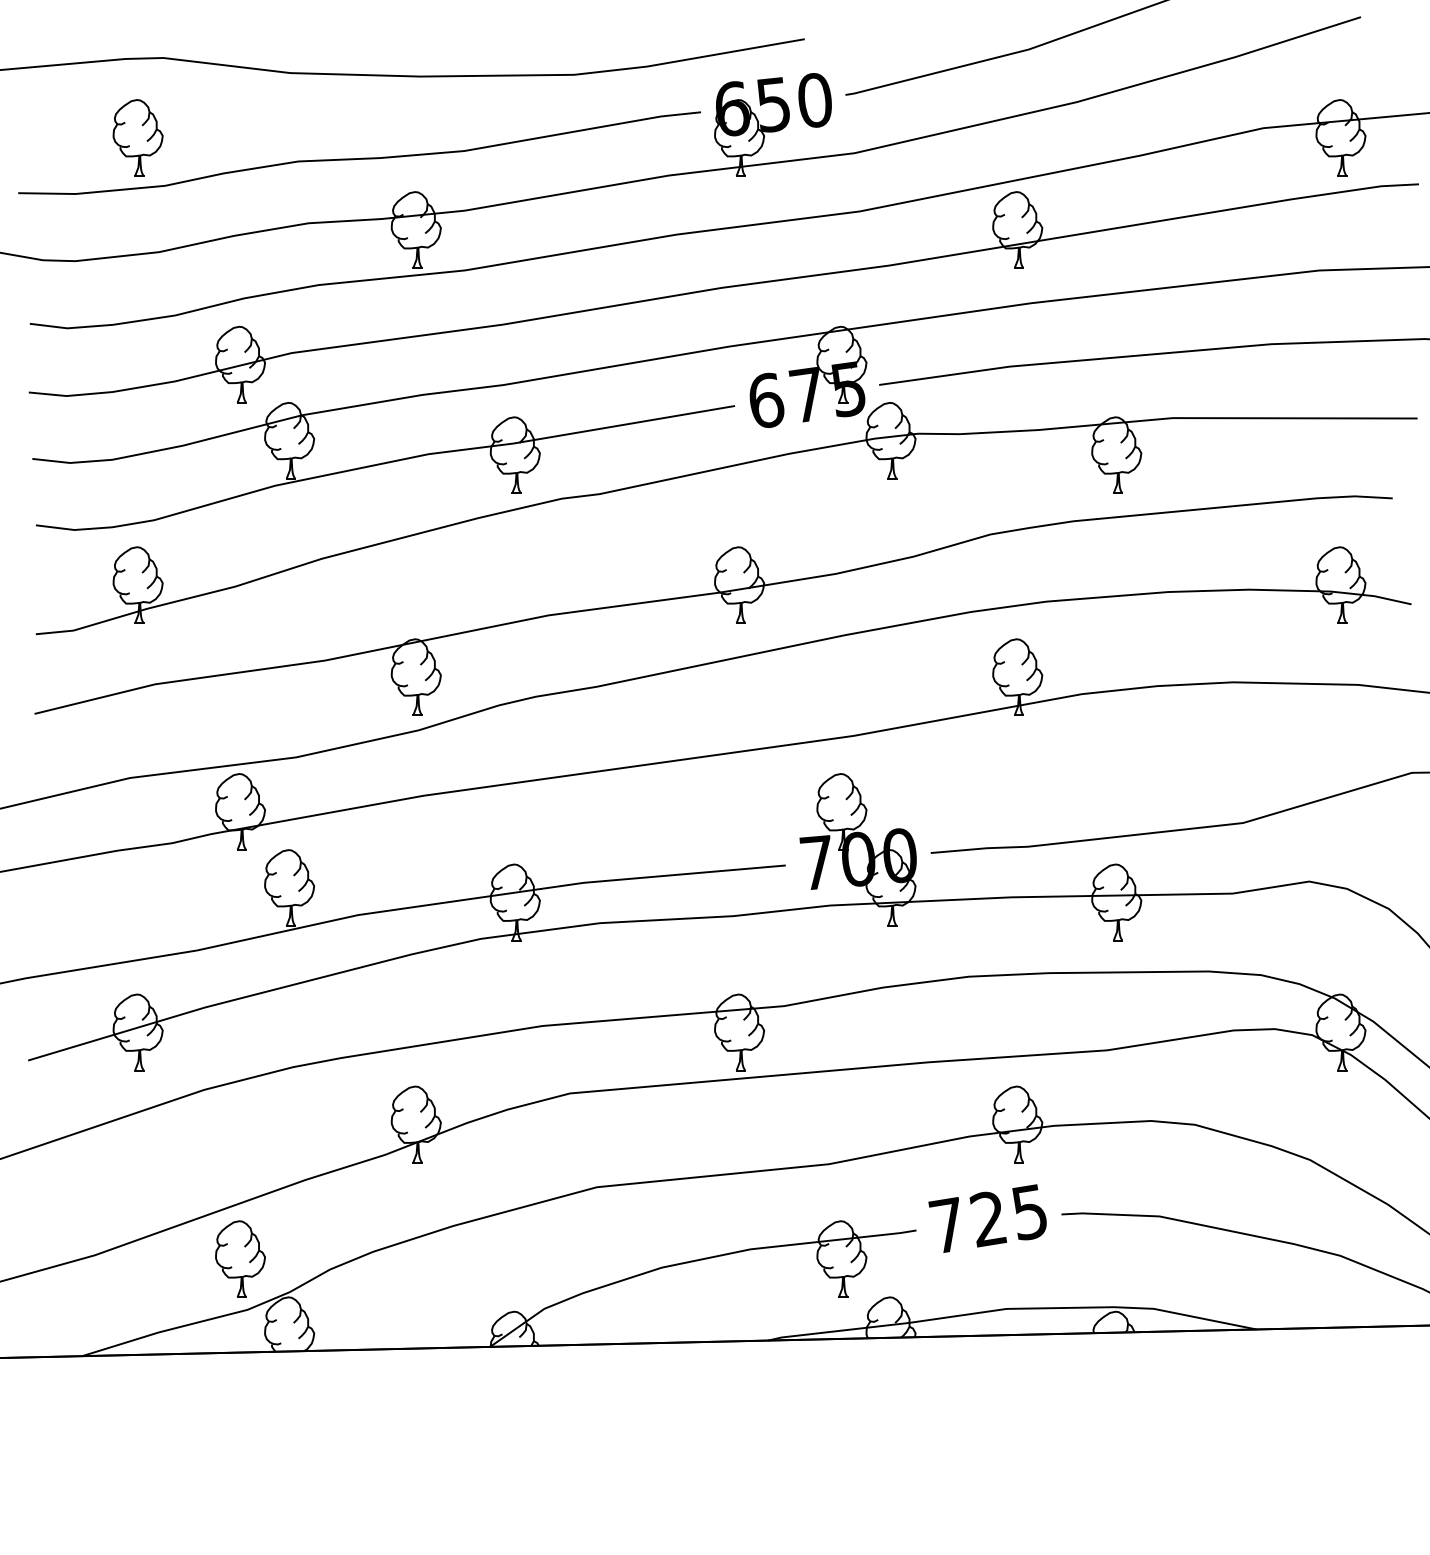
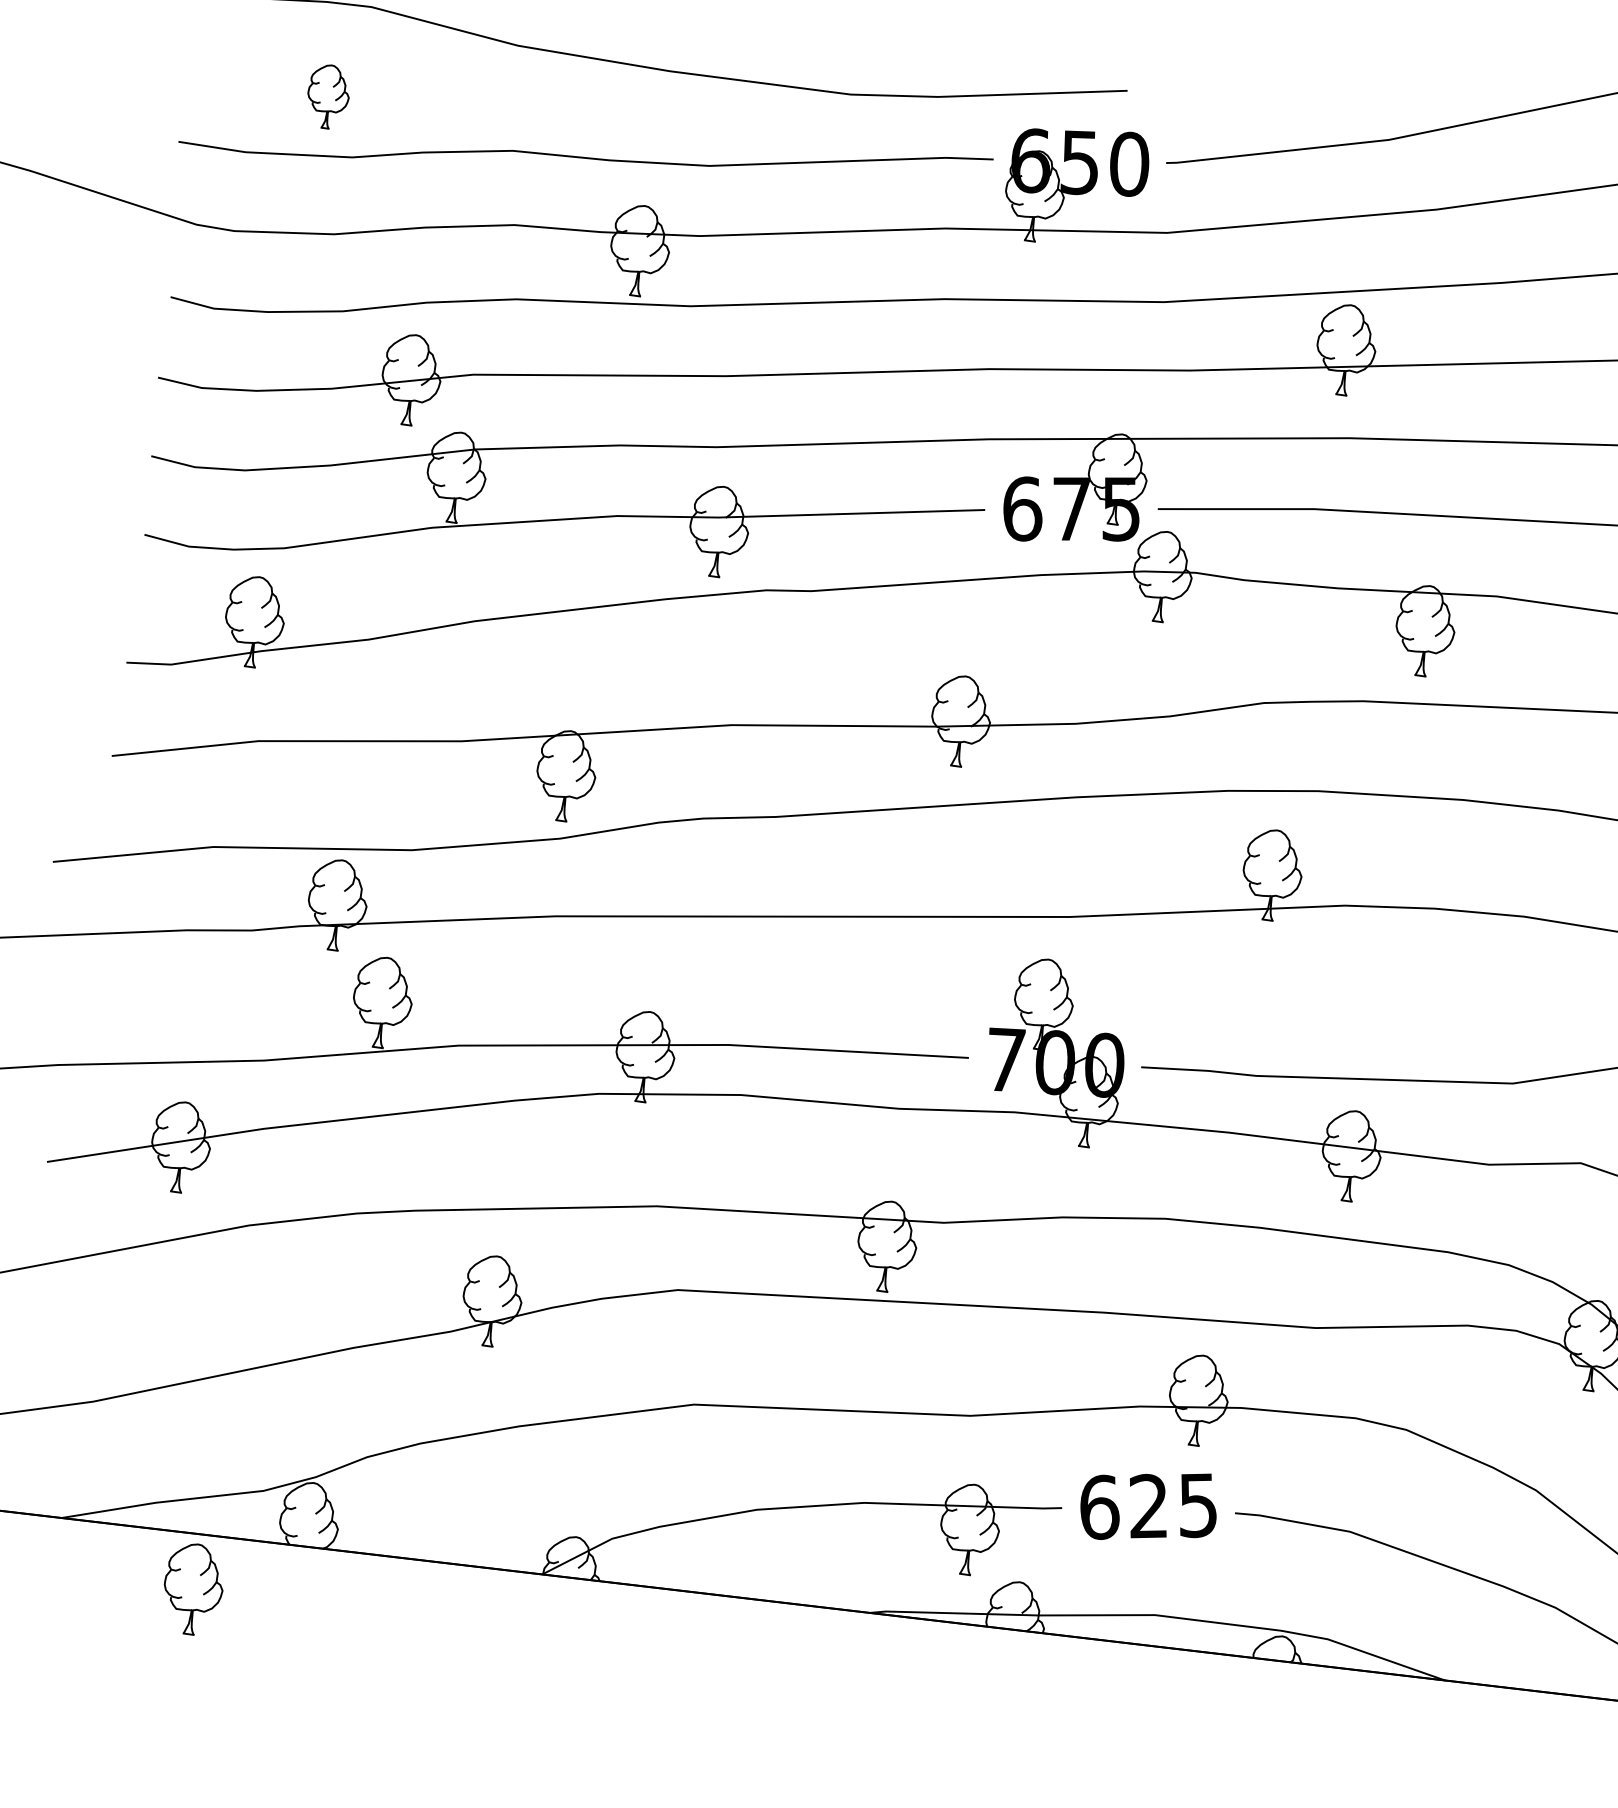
part: (137, 137) -> (327, 96), size x0.7
text: (947, 1224) -> (1099, 1506), 725 -> 625
part: (240, 1258) -> (193, 1588), moved

